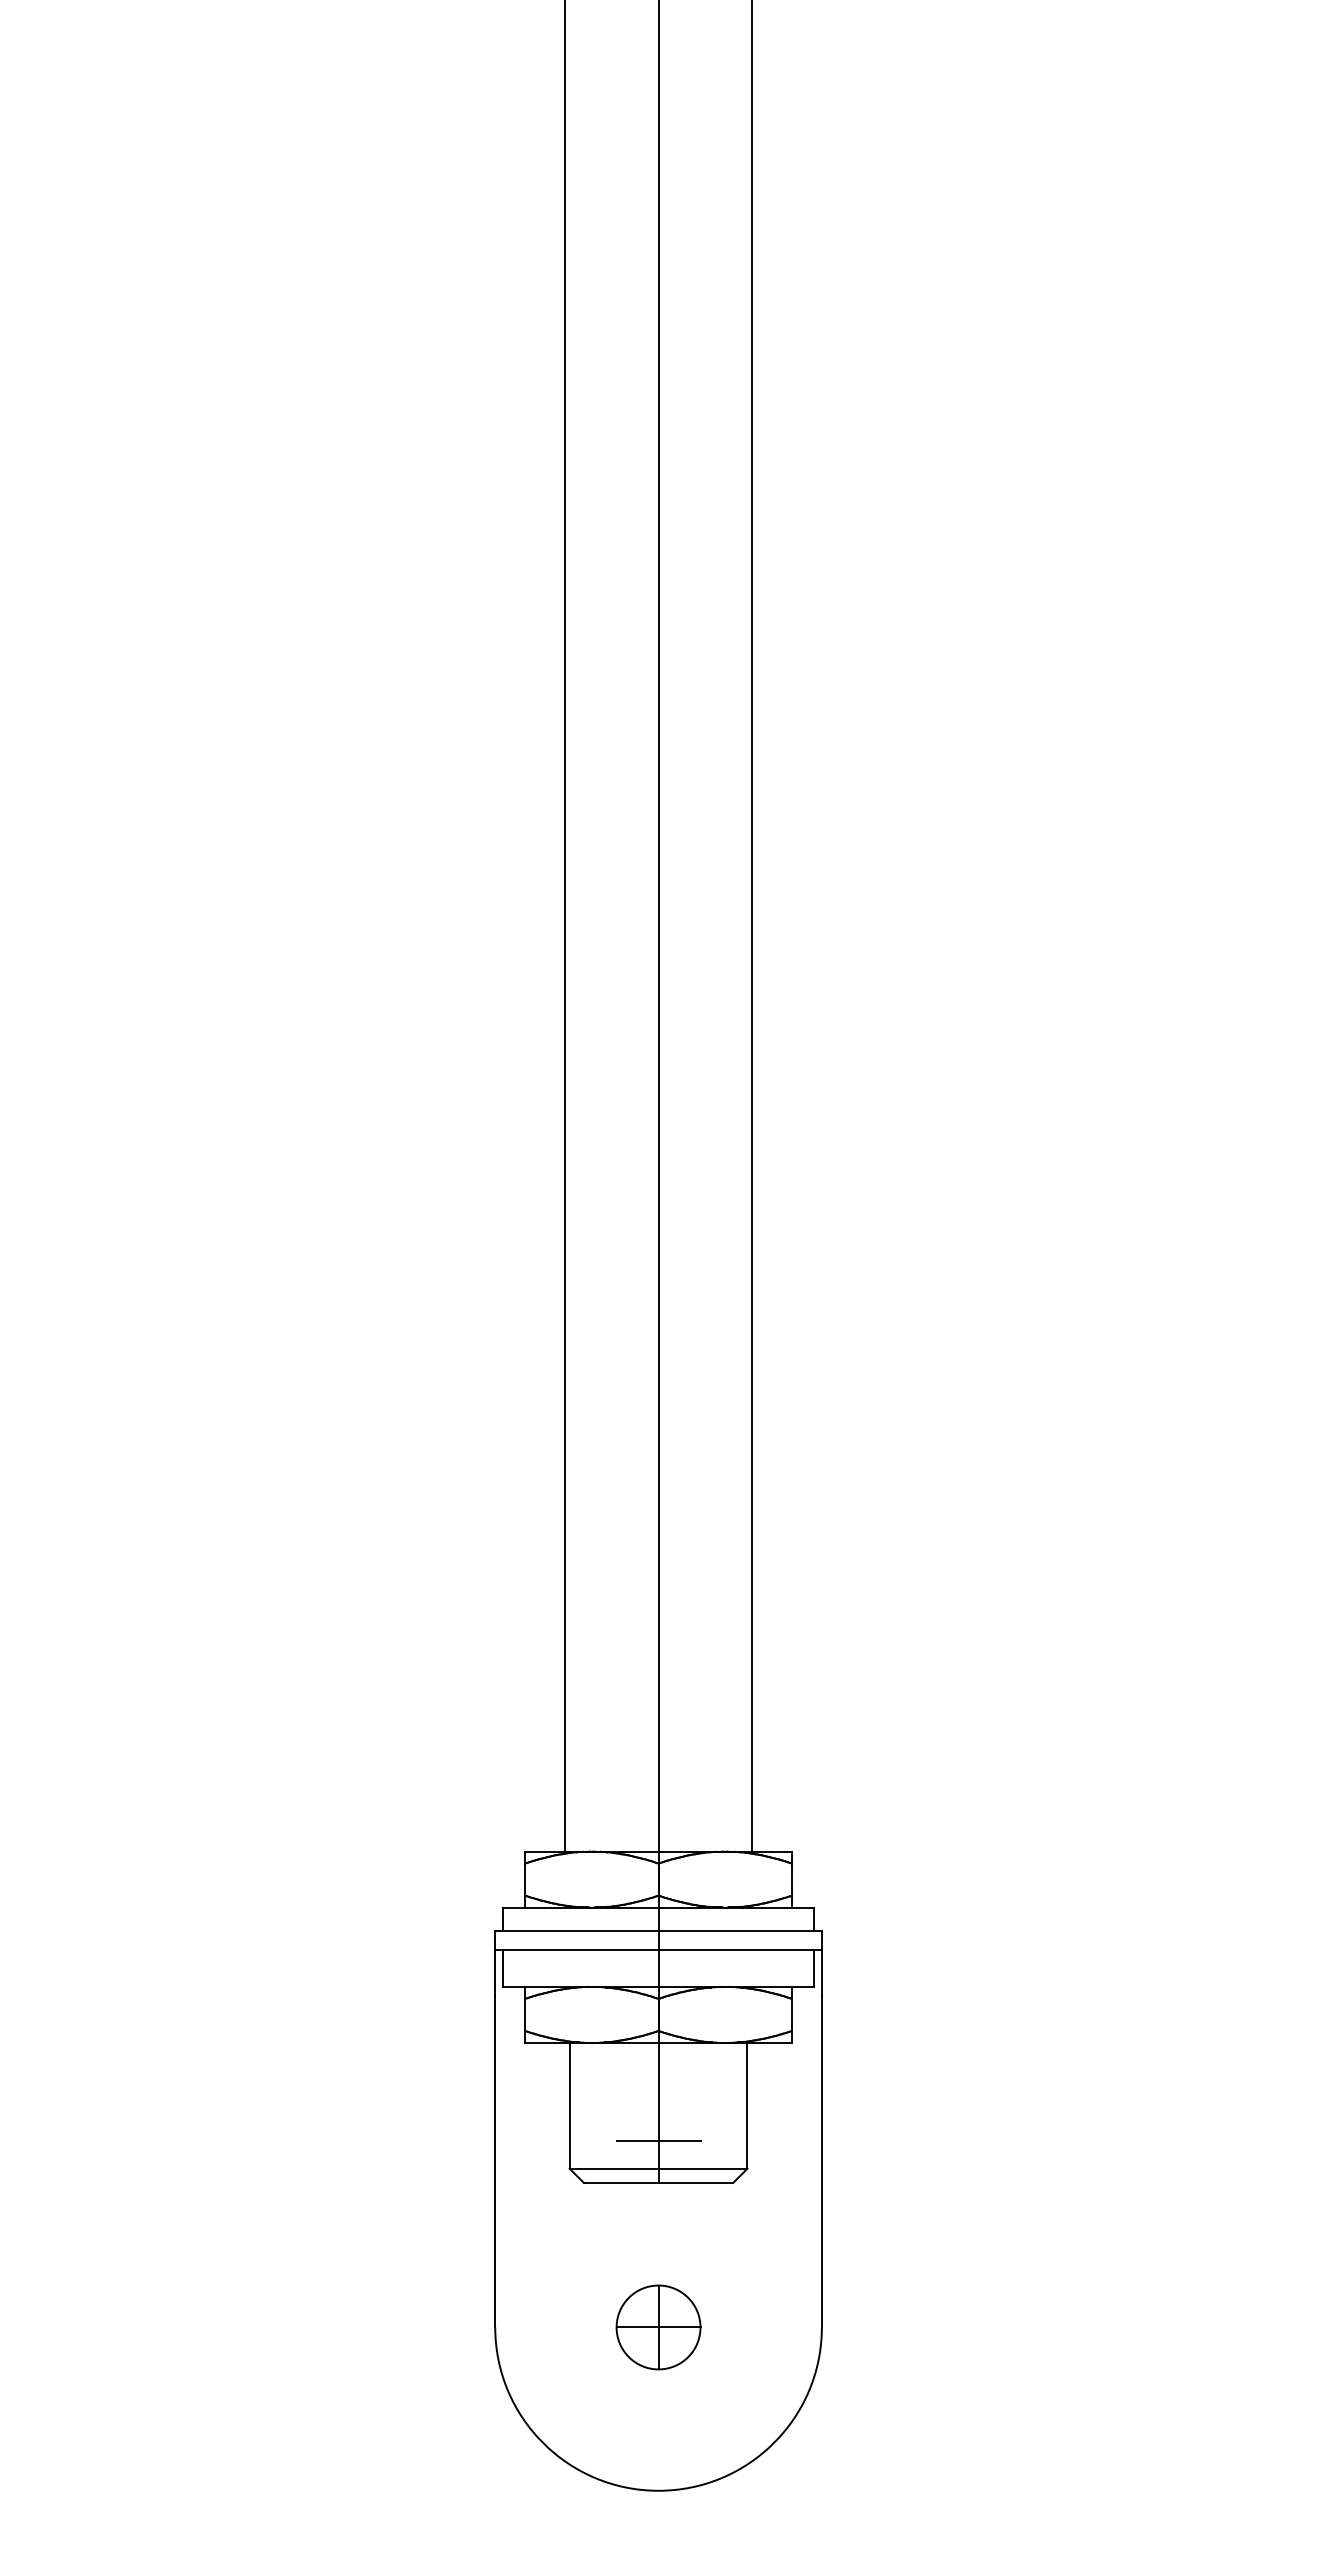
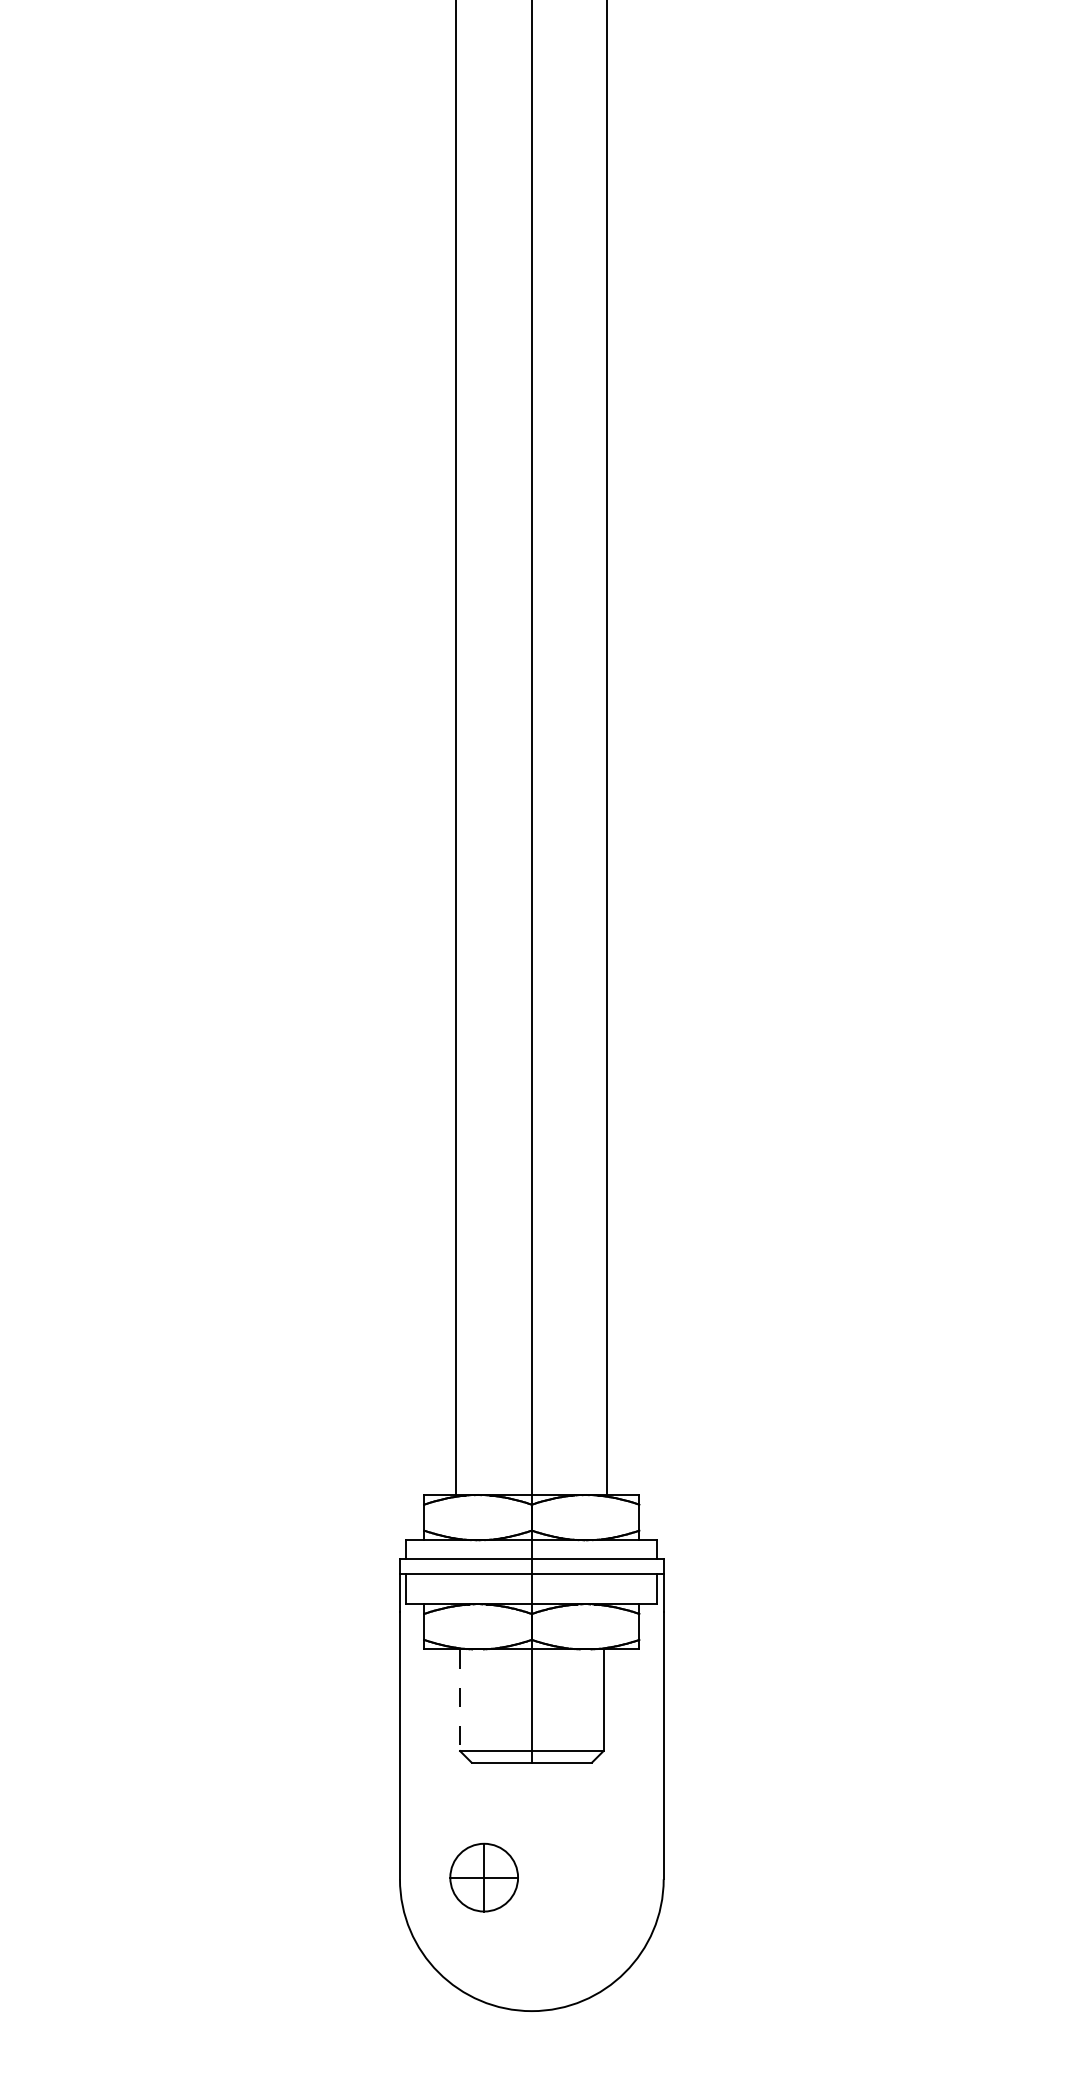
line: (569, 2105) -> (459, 1700), solid -> dashed
line: (658, 2140) -> (531, 1728), removed
part: (658, 2327) -> (484, 1877), moved

